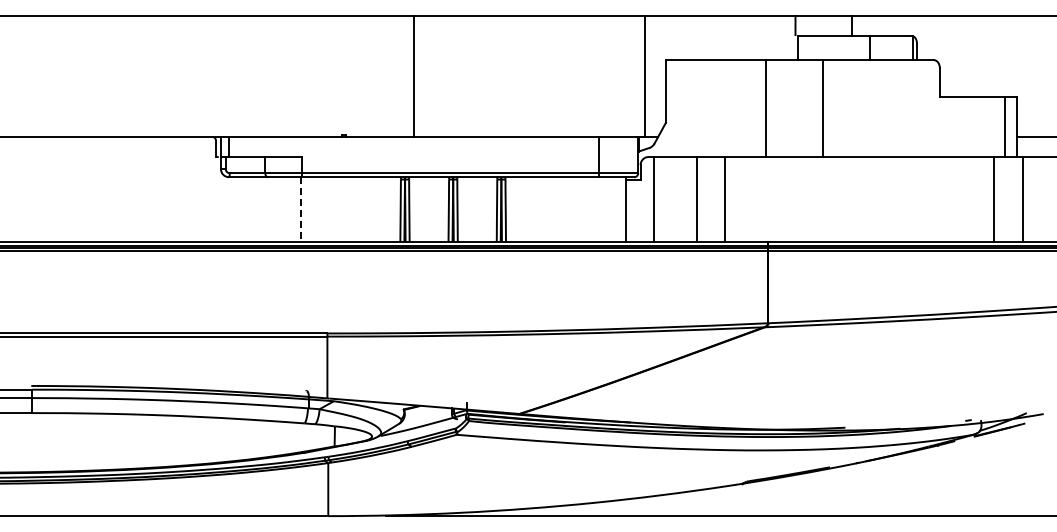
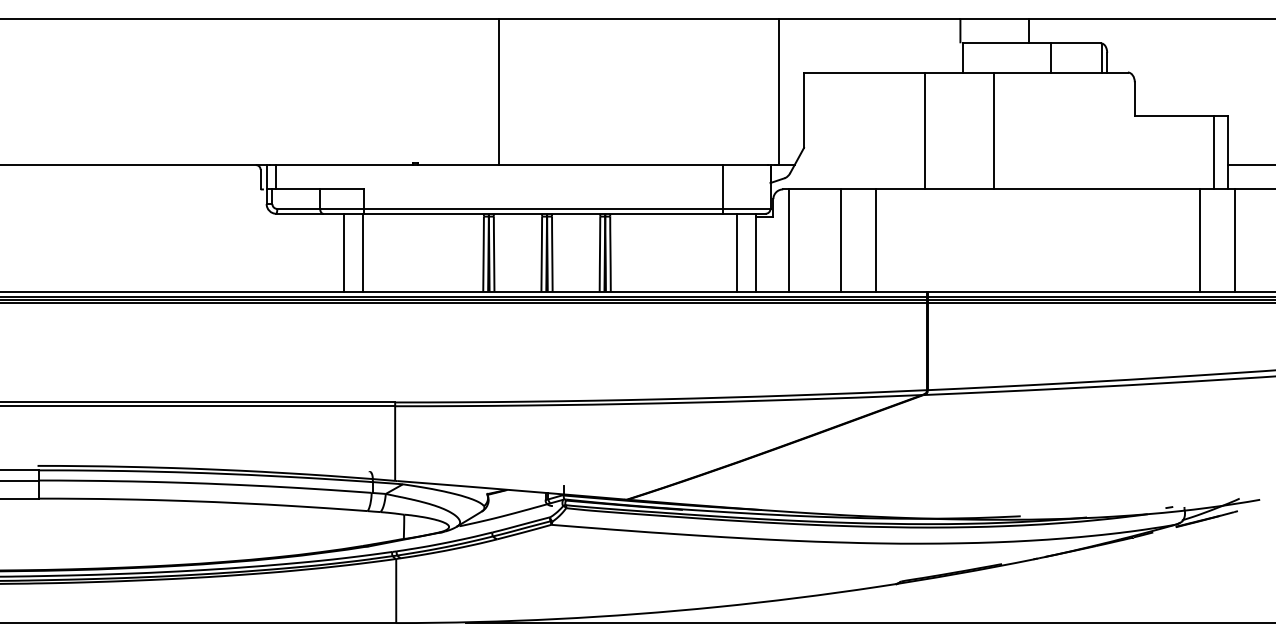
line: (284, 209) -> (343, 252), added
line: (610, 209) -> (737, 252), added
line: (300, 210) -> (362, 253), dashed -> solid

